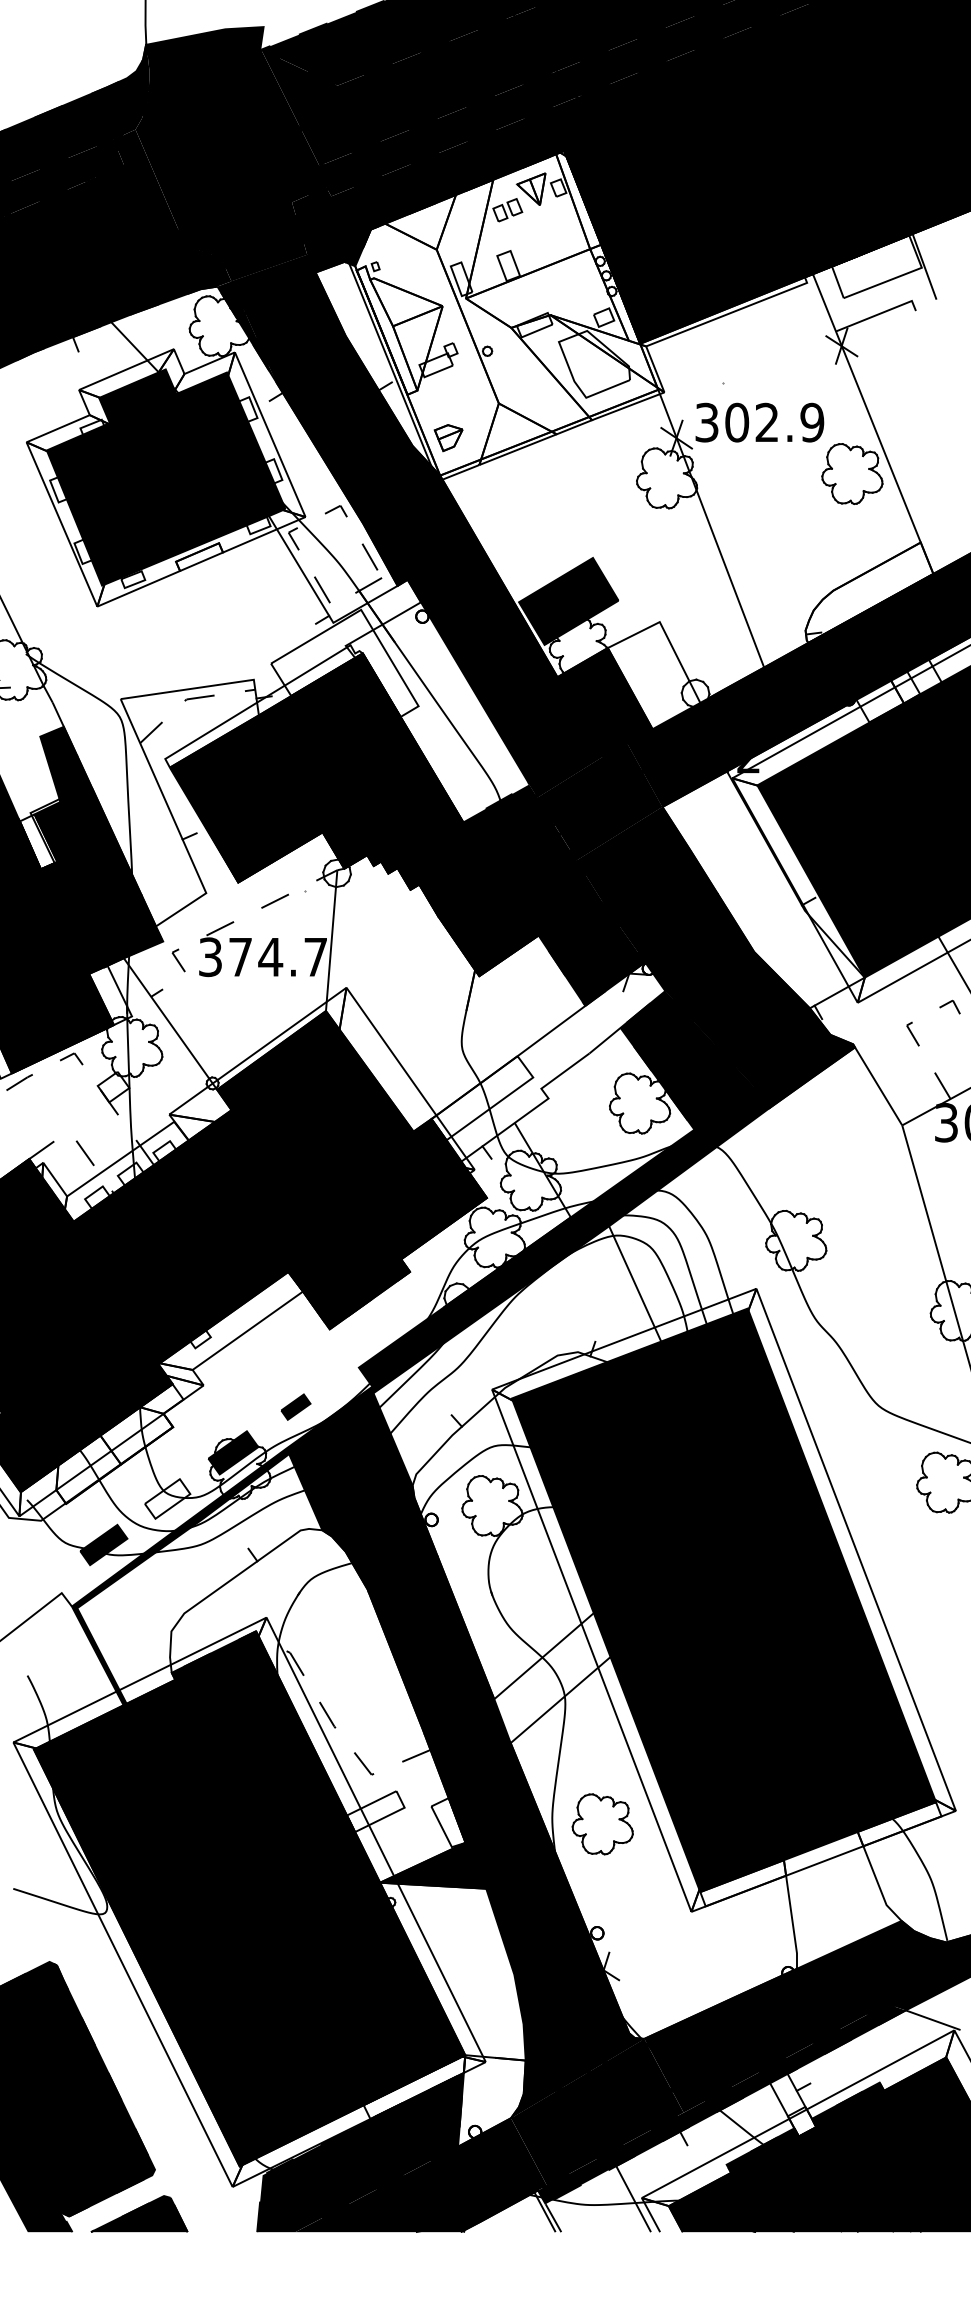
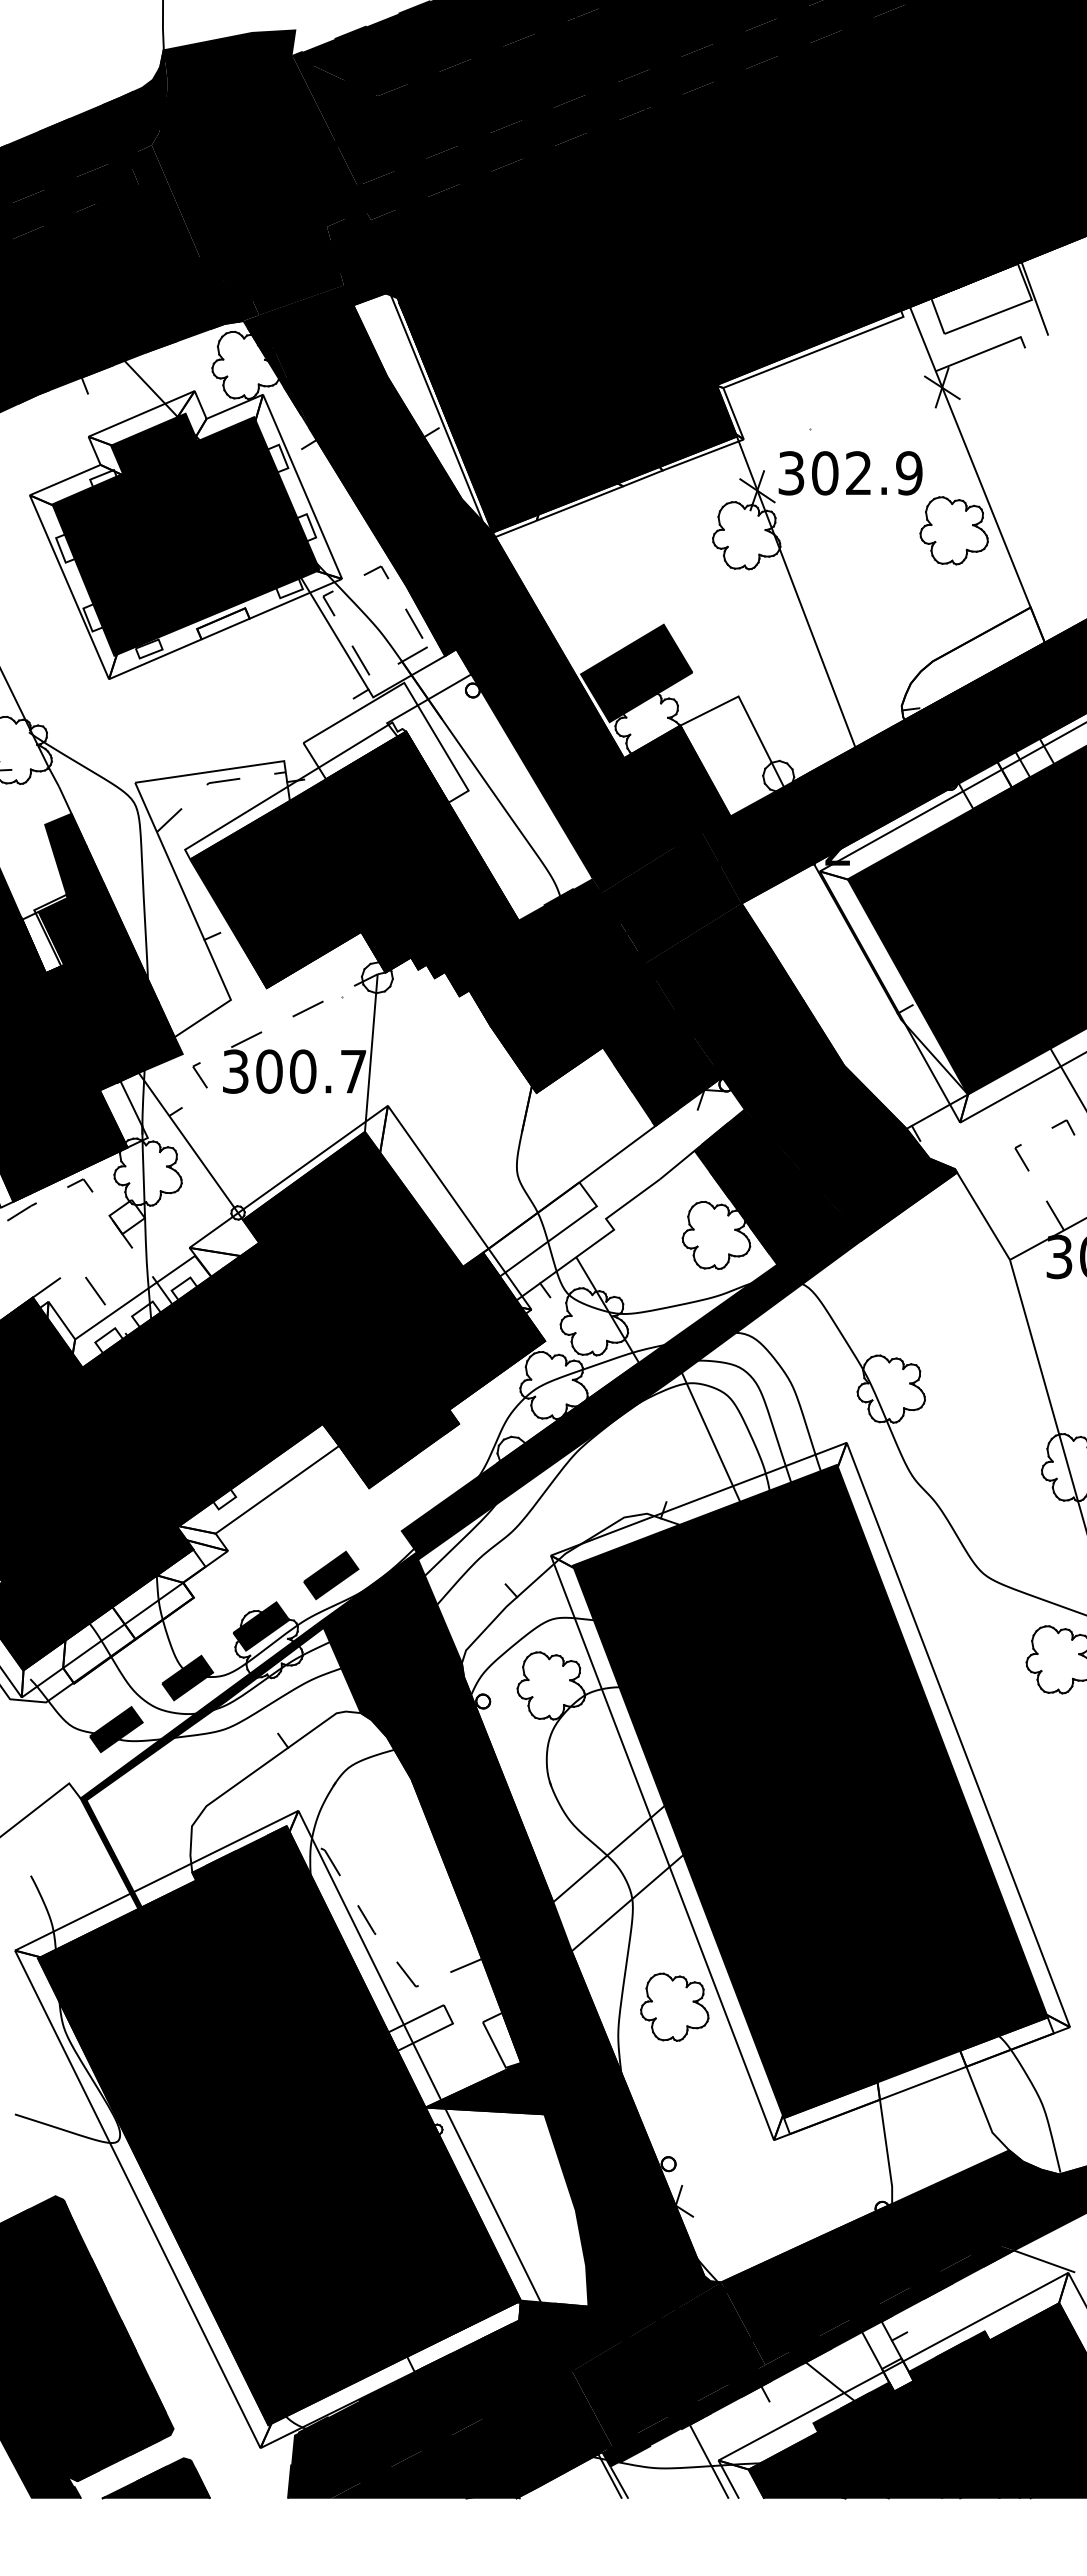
fill: (500, 312) -> (560, 350), added
text: (255, 957) -> (286, 1071), 374.7 -> 300.7
part: (296, 1406) -> (331, 1574), size x1.67
fill: (167, 1498) -> (187, 1677), added
part: (602, 1823) -> (674, 2006), moved
fill: (491, 2100) -> (550, 2351), added

